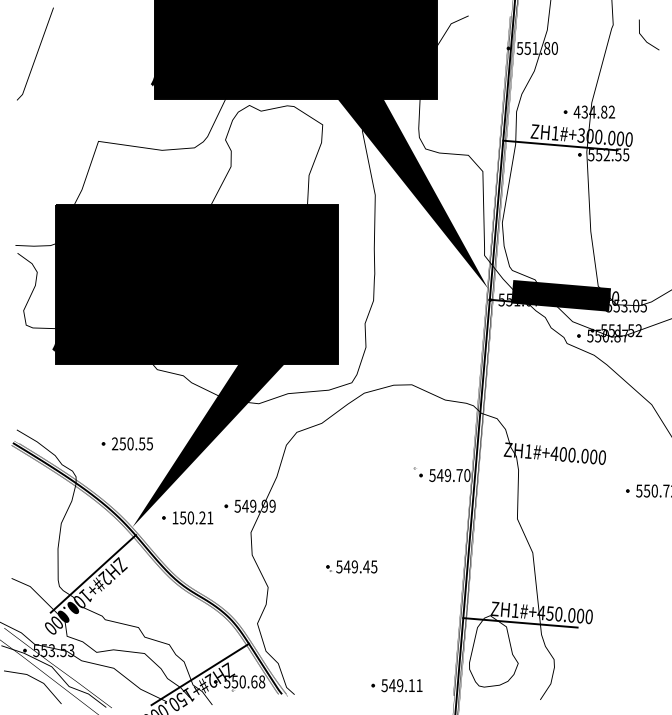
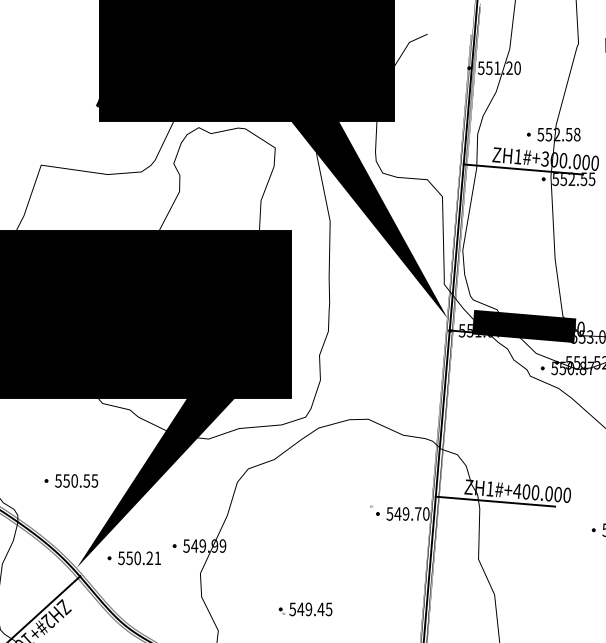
text: (547, 48) -> (509, 68), 551.80 -> 551.20
text: (594, 111) -> (559, 133), 434.82 -> 552.58
text: (114, 443) -> (57, 480), 250.55 -> 550.55
line: (533, 463) -> (495, 501), added
text: (175, 517) -> (121, 557), 150.21 -> 550.21

